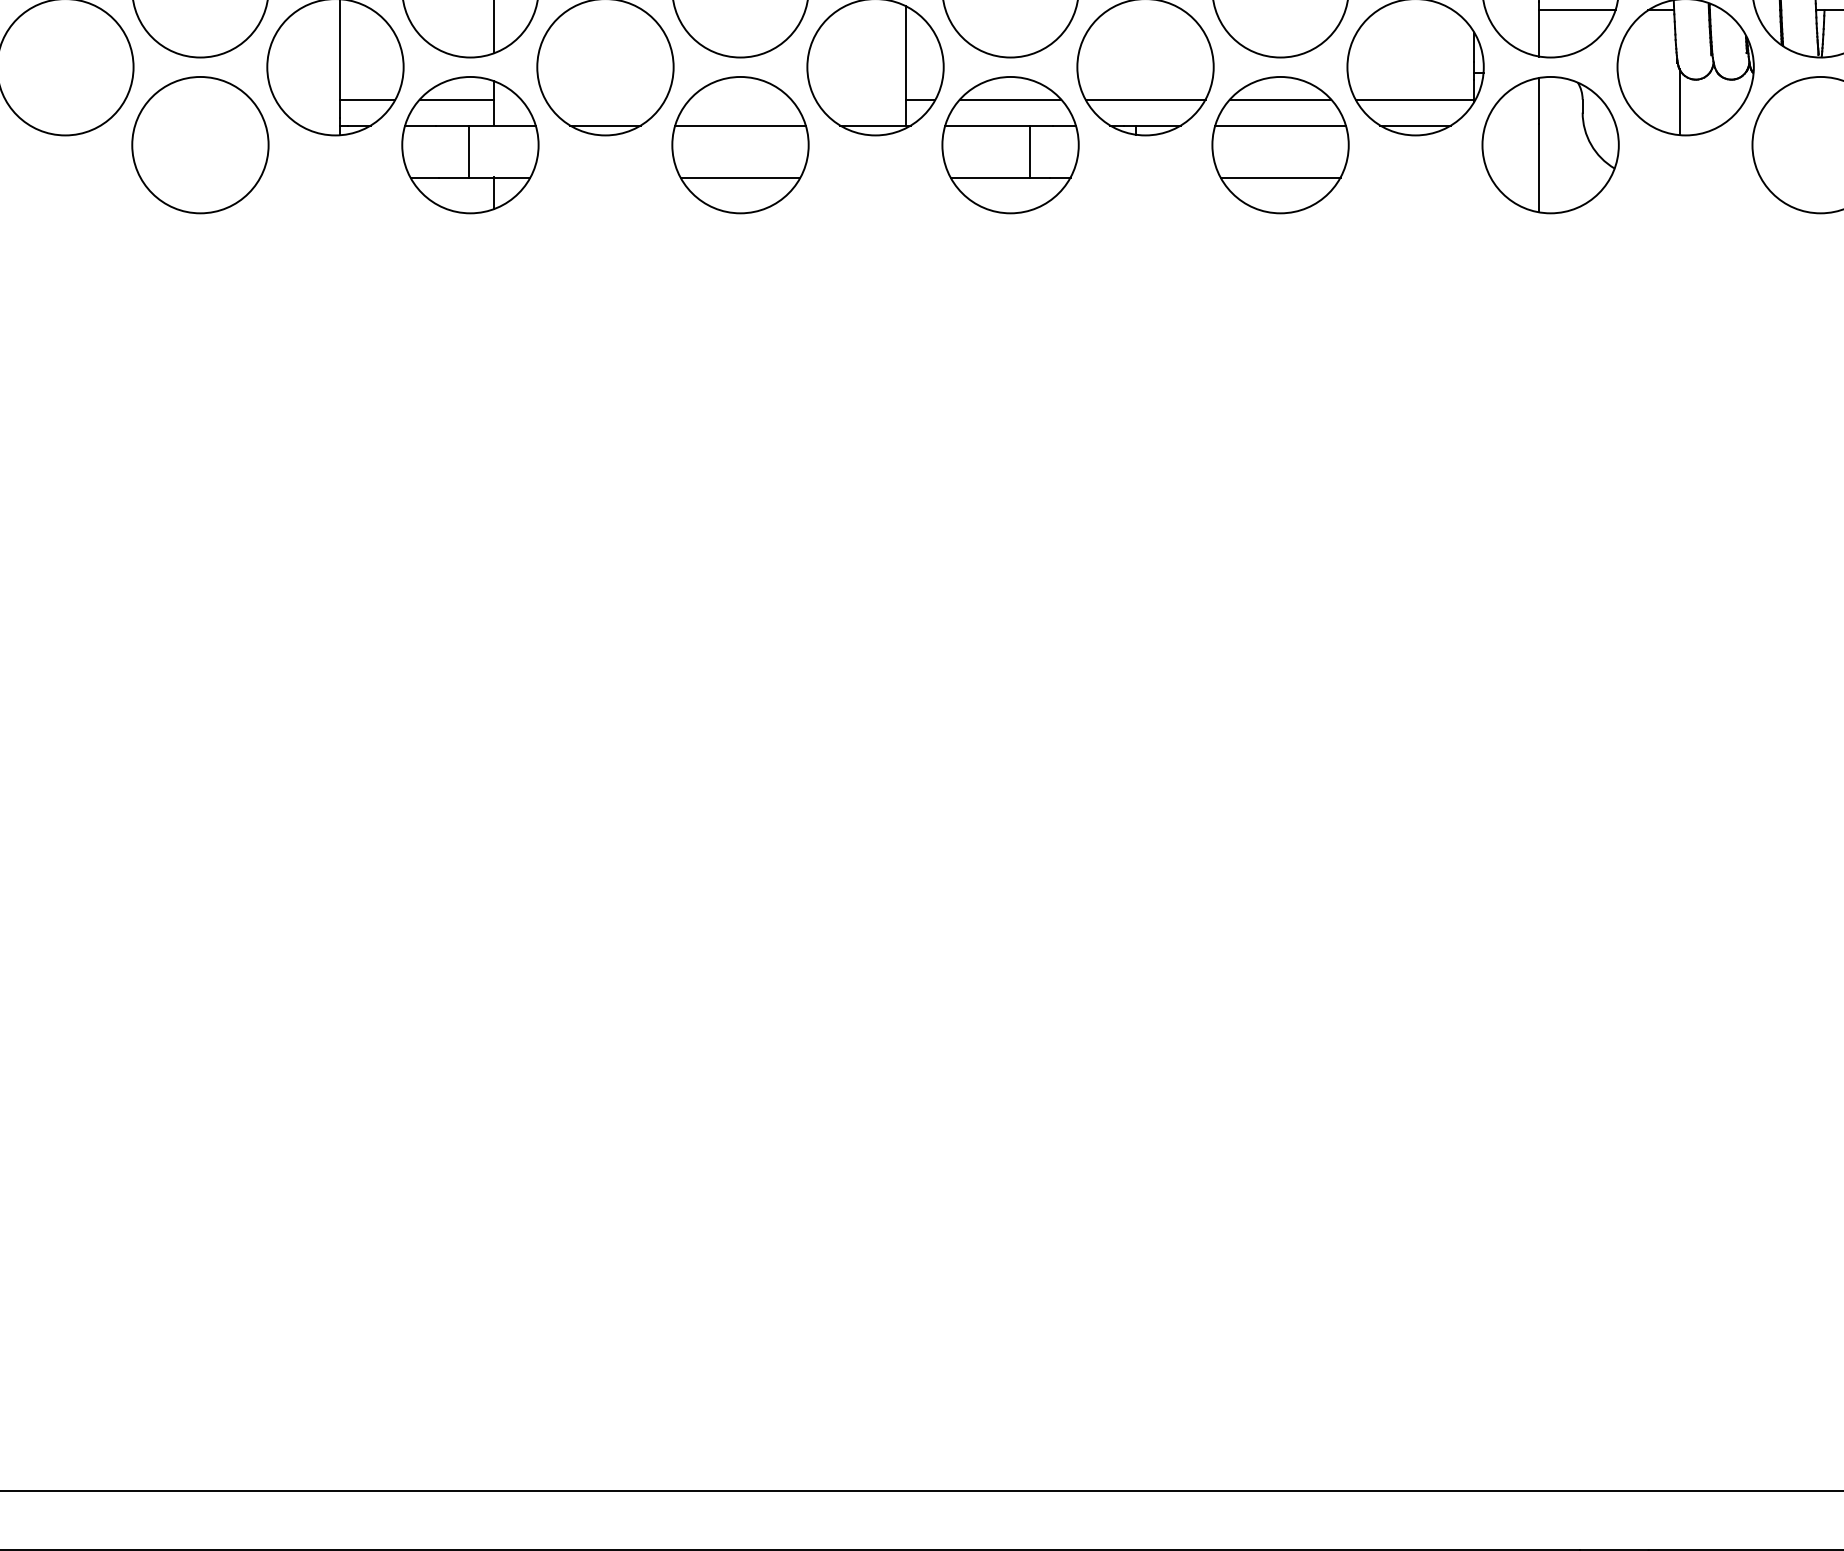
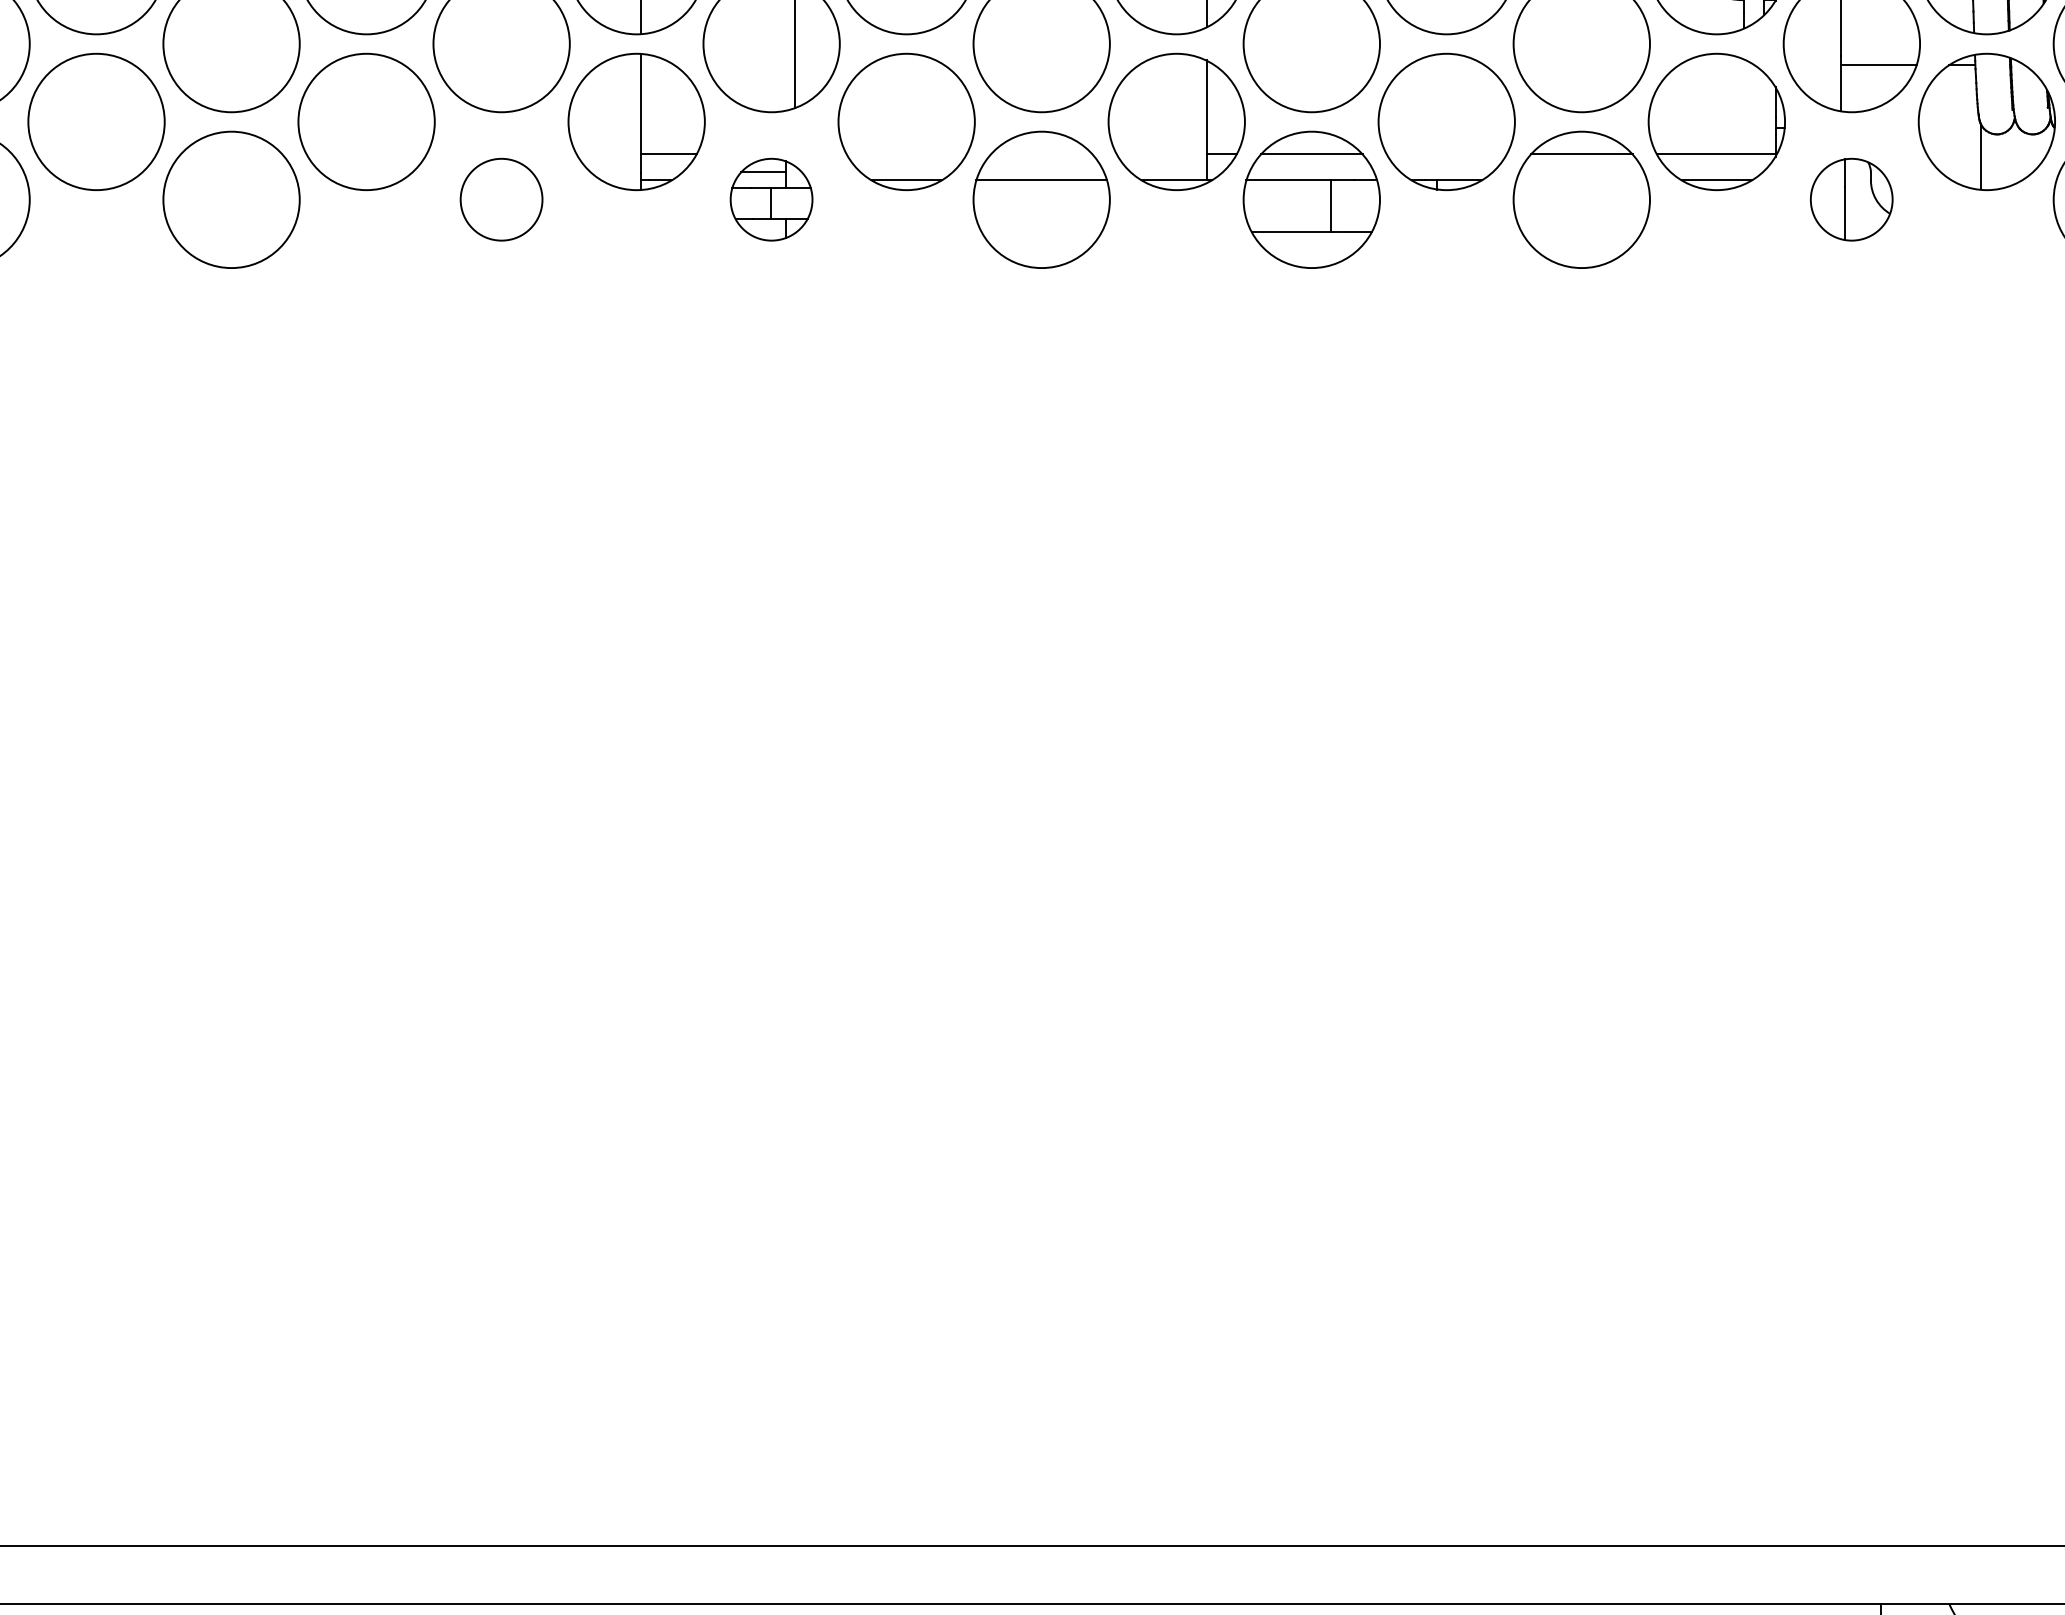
line: (1145, 99) -> (1446, 154), removed
line: (1280, 125) -> (1581, 180), removed
circle: (200, 144) -> (501, 199), size x0.6
part: (470, 144) -> (771, 199), size x0.6
part: (1550, 144) -> (1851, 199), size x0.6
line: (740, 177) -> (1041, 232), removed
line: (1280, 177) -> (1581, 232), removed

